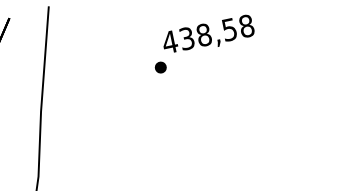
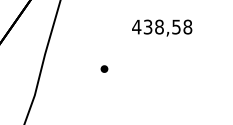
part: (160, 66) -> (104, 68), moved

